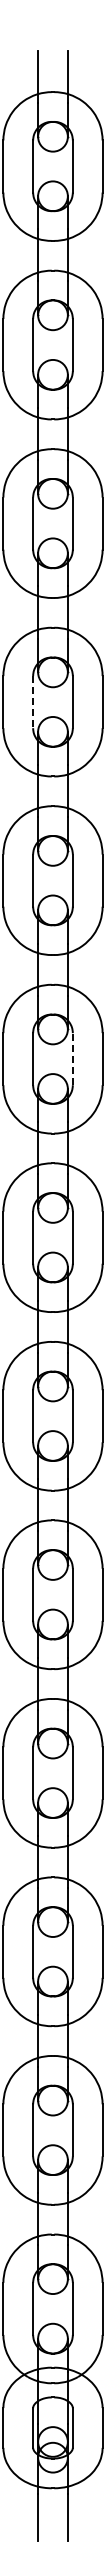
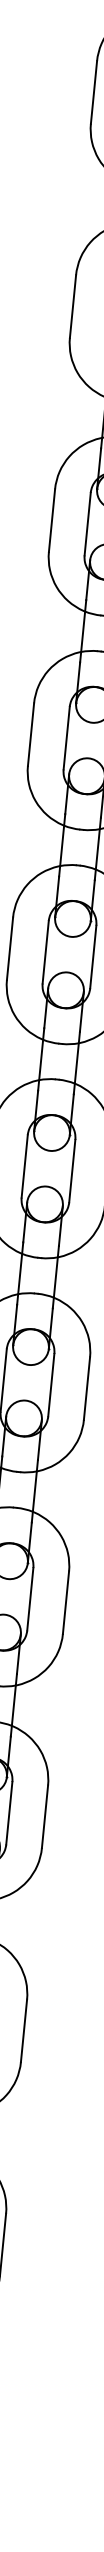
line: (33, 702) -> (88, 524), dashed -> solid
line: (72, 1058) -> (92, 956), dashed -> solid

